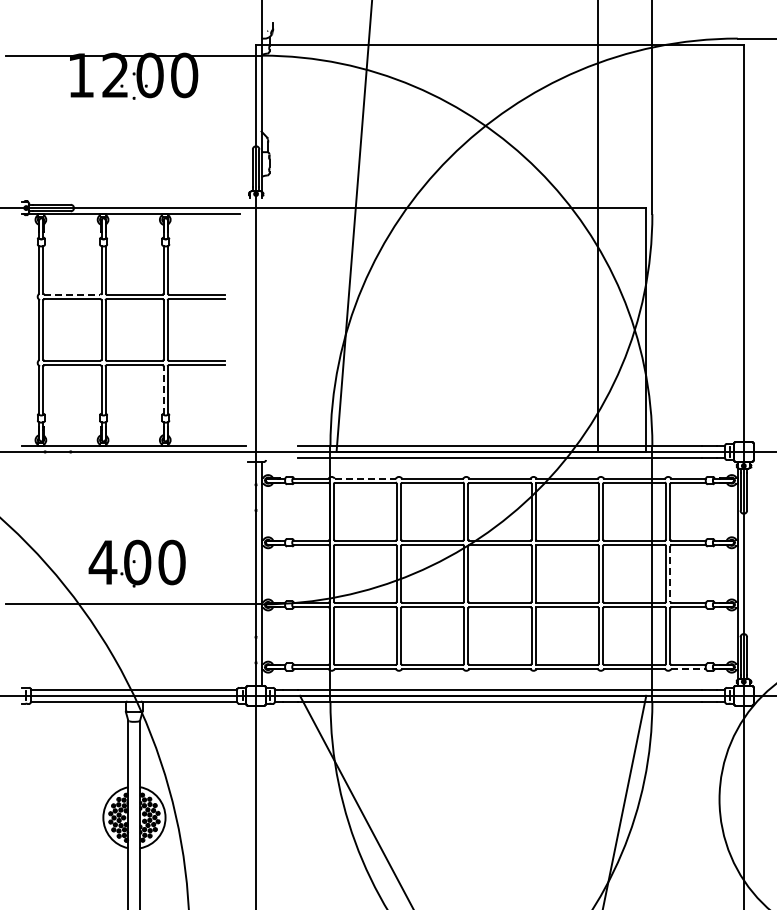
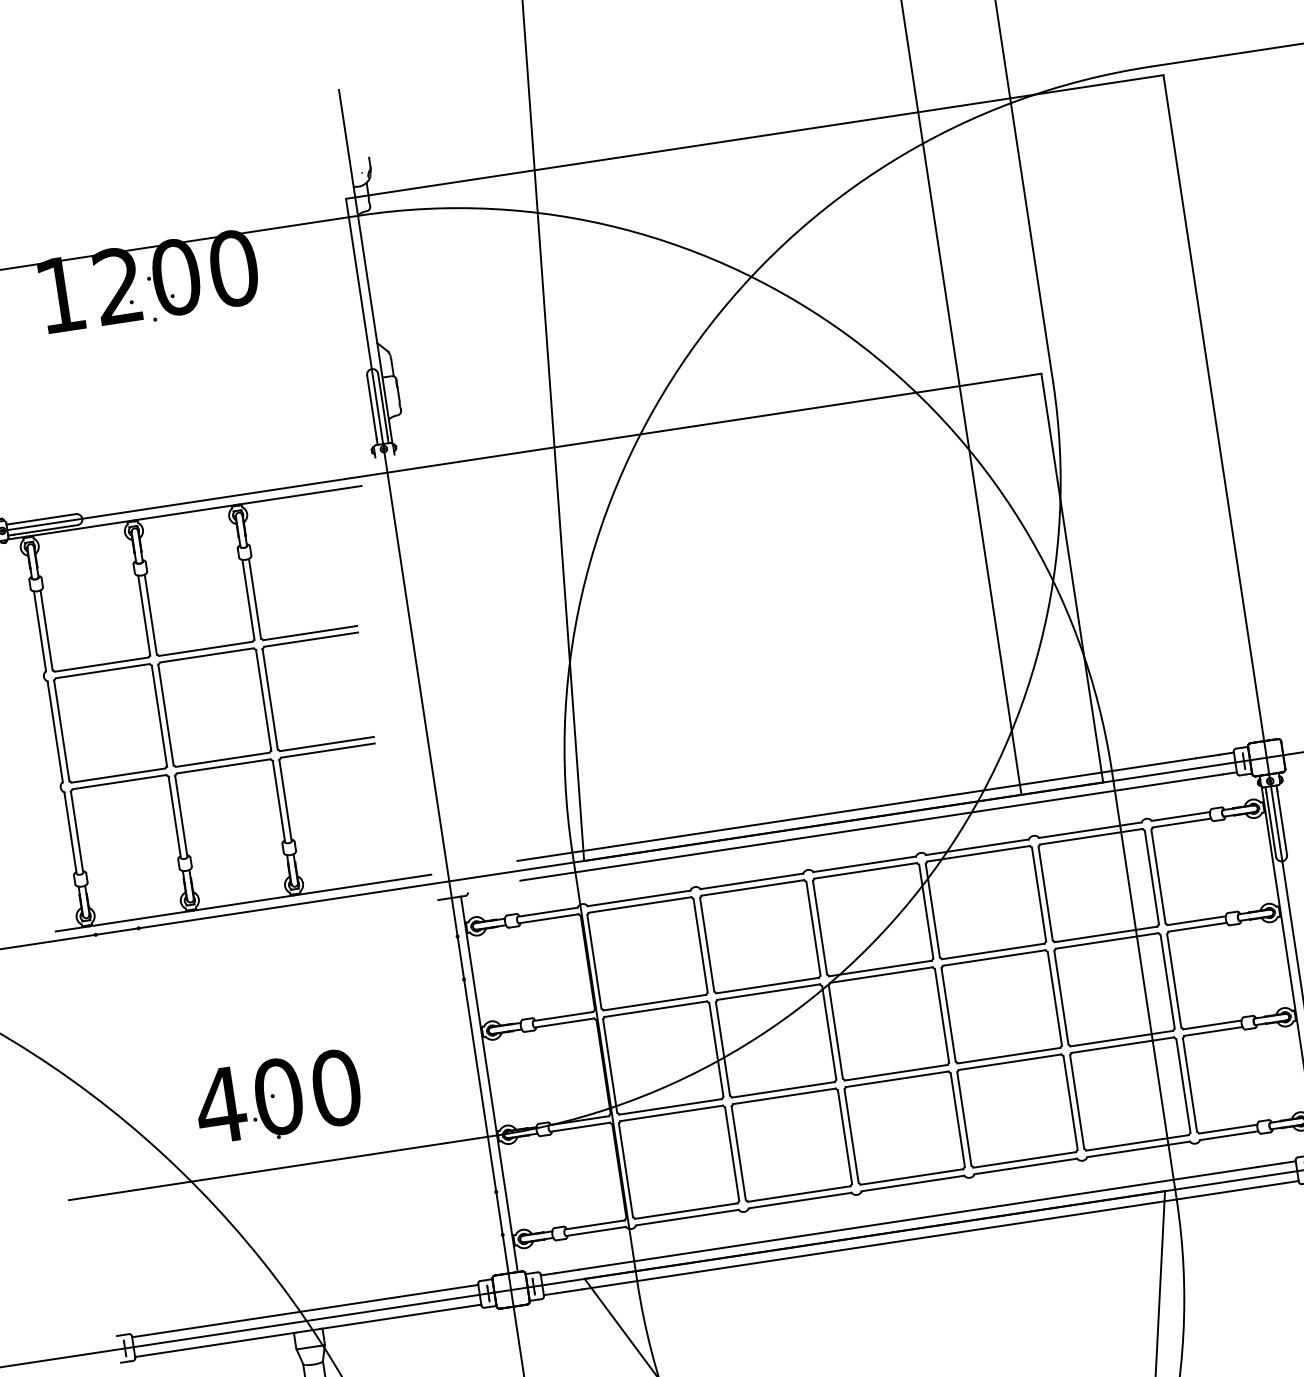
line: (72, 294) -> (101, 664), dashed -> solid
line: (163, 389) -> (278, 800), dashed -> solid
line: (365, 478) -> (639, 898), dashed -> solid
line: (670, 573) -> (1174, 980), dashed -> solid
line: (689, 669) -> (1230, 1136), dashed -> solid

